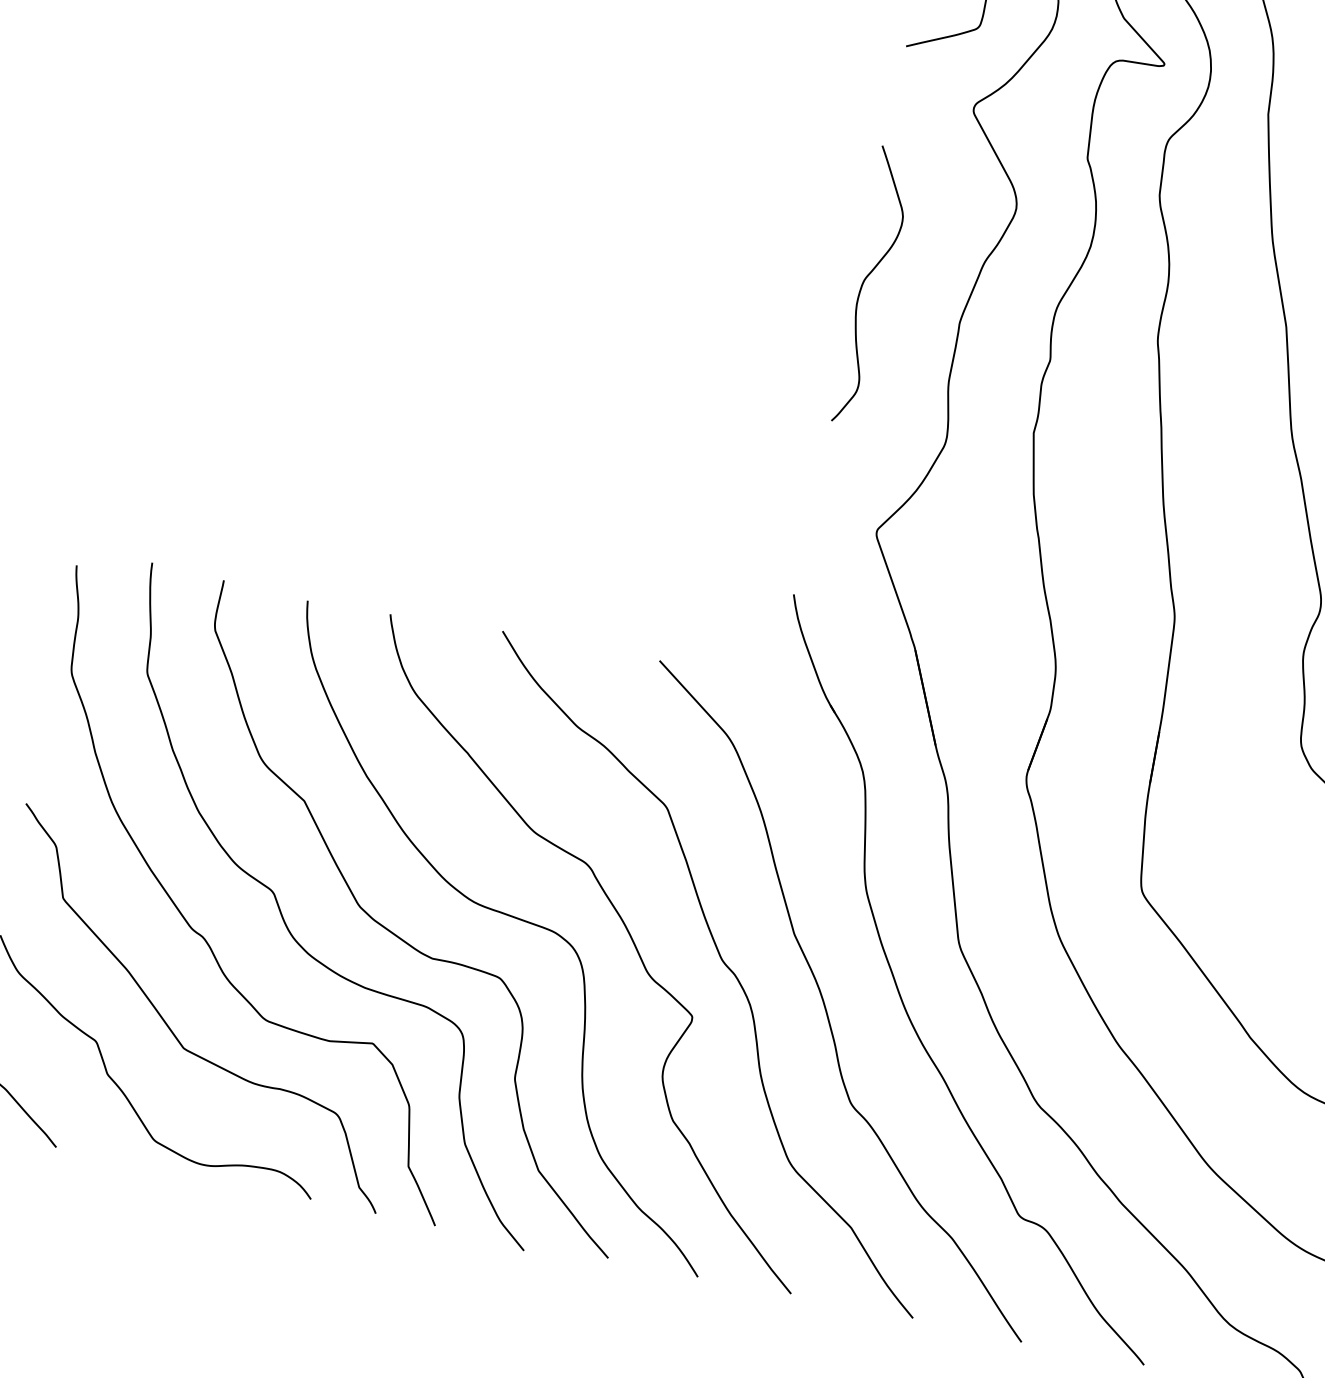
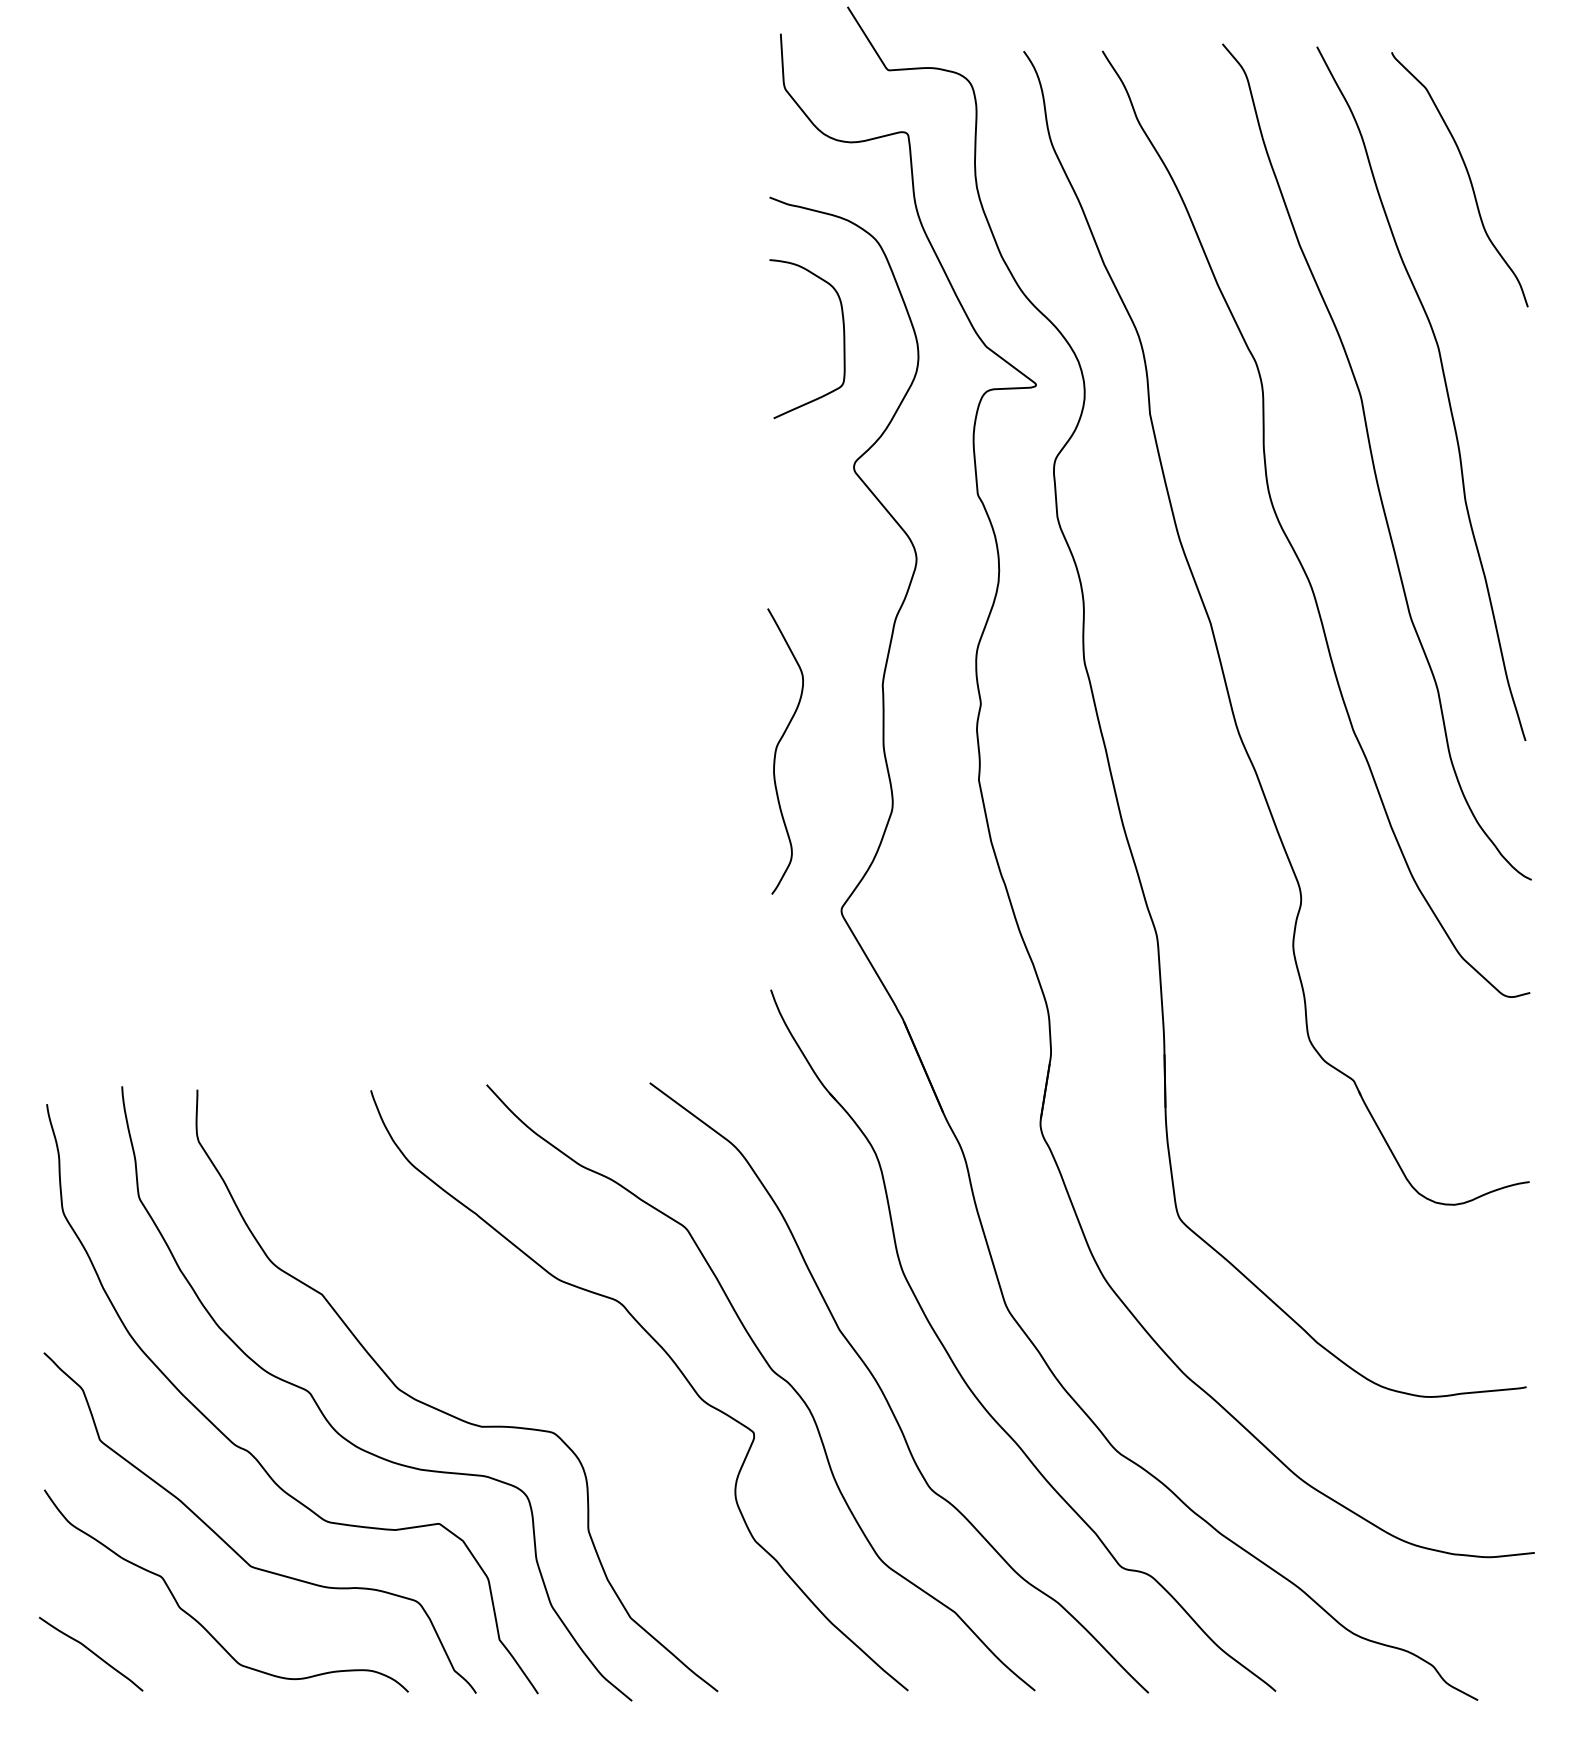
curve: (864, 281) -> (777, 748), moved
curve: (509, 916) -> (550, 1369), removed

